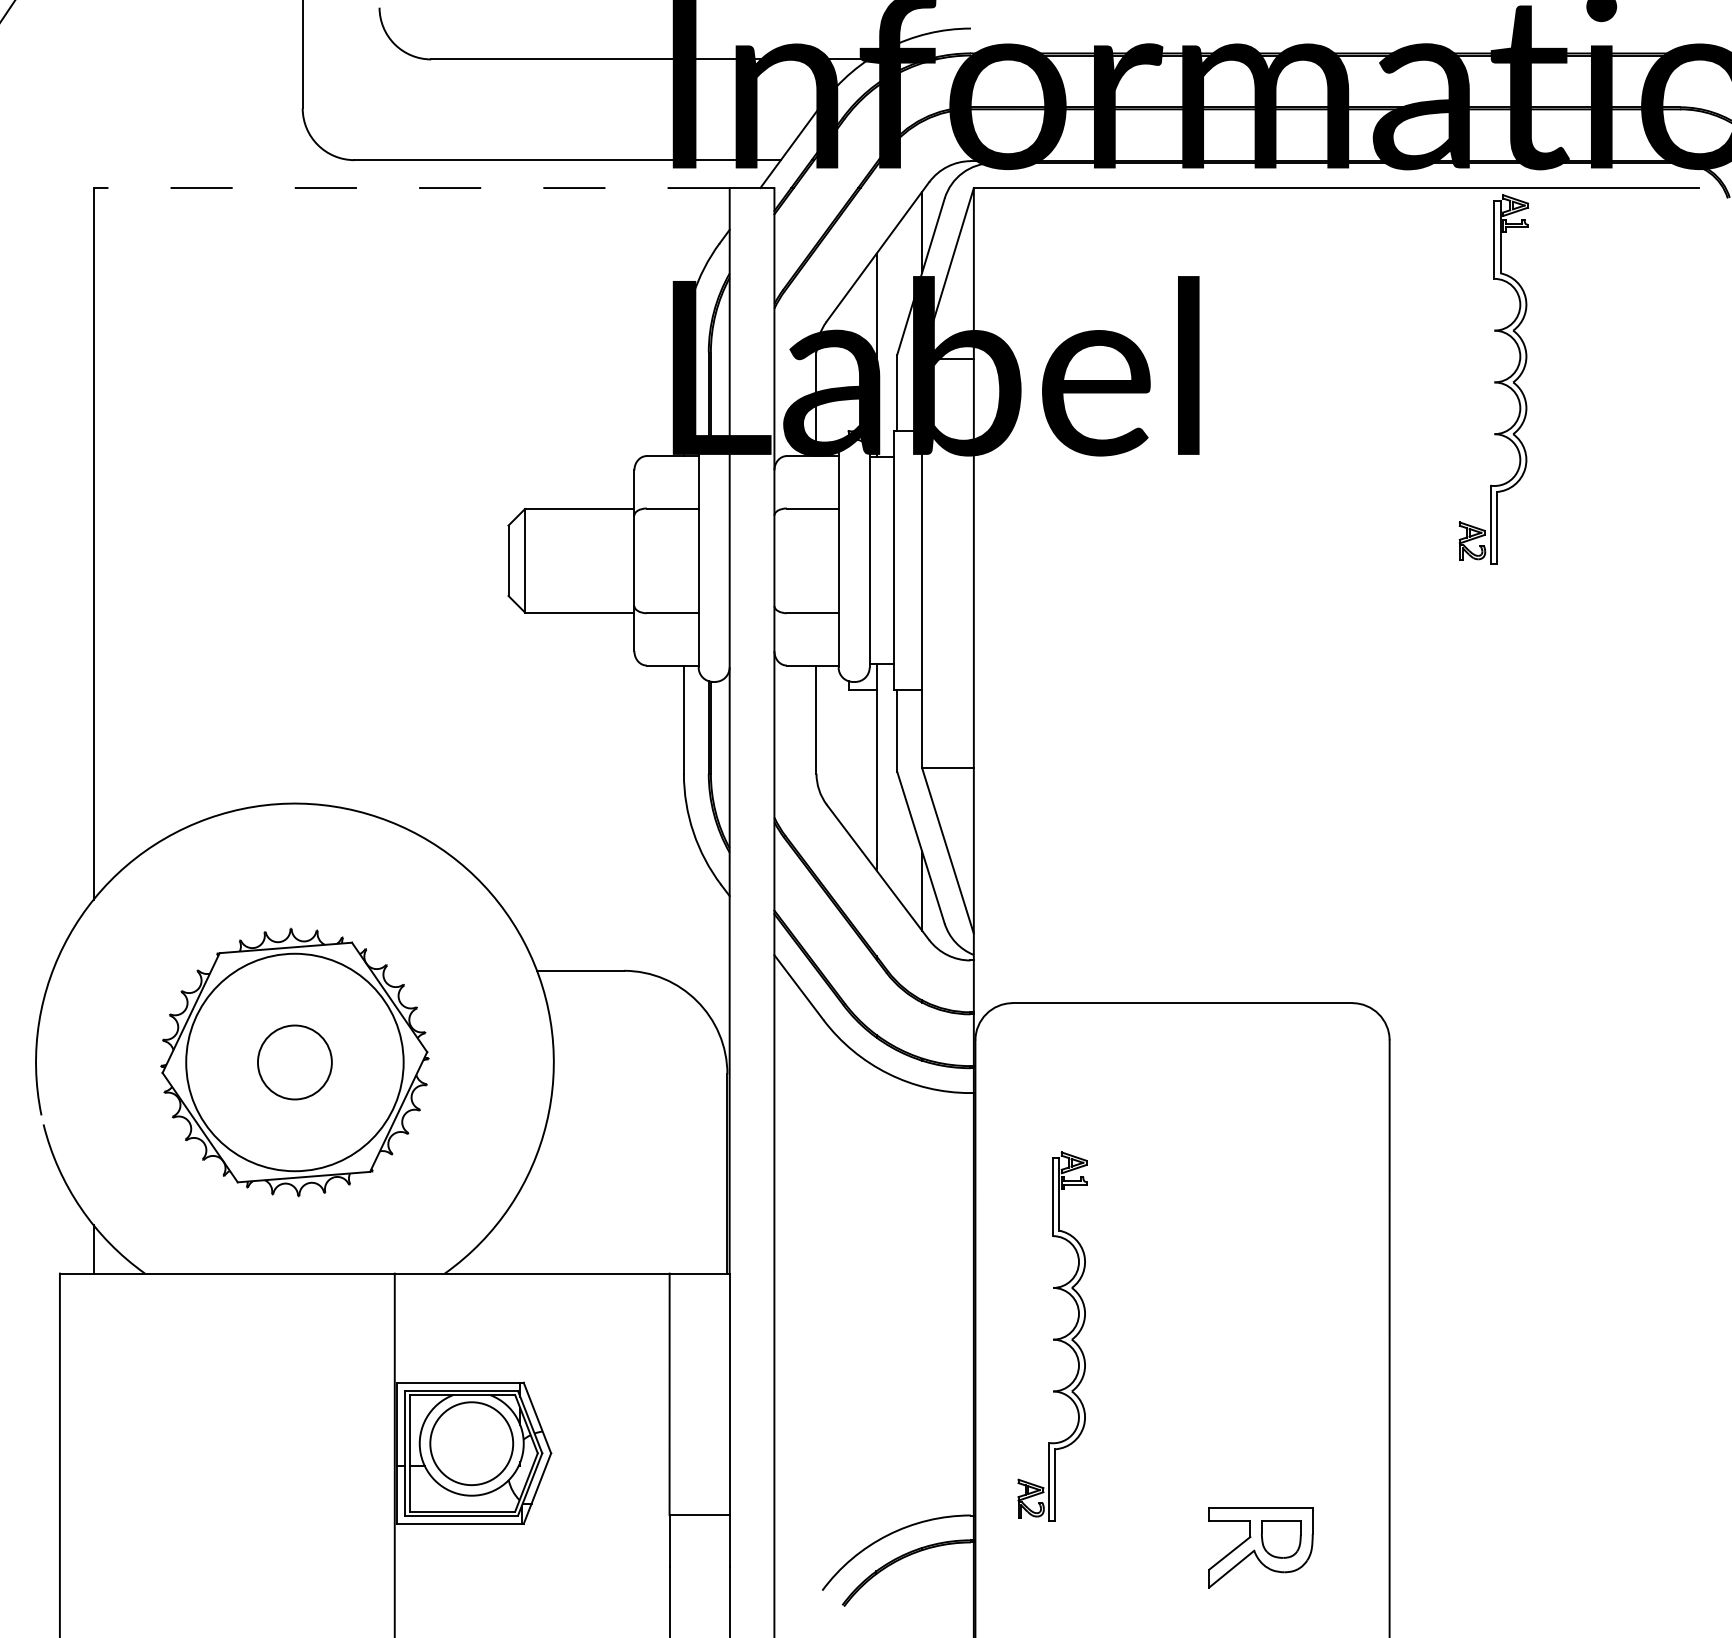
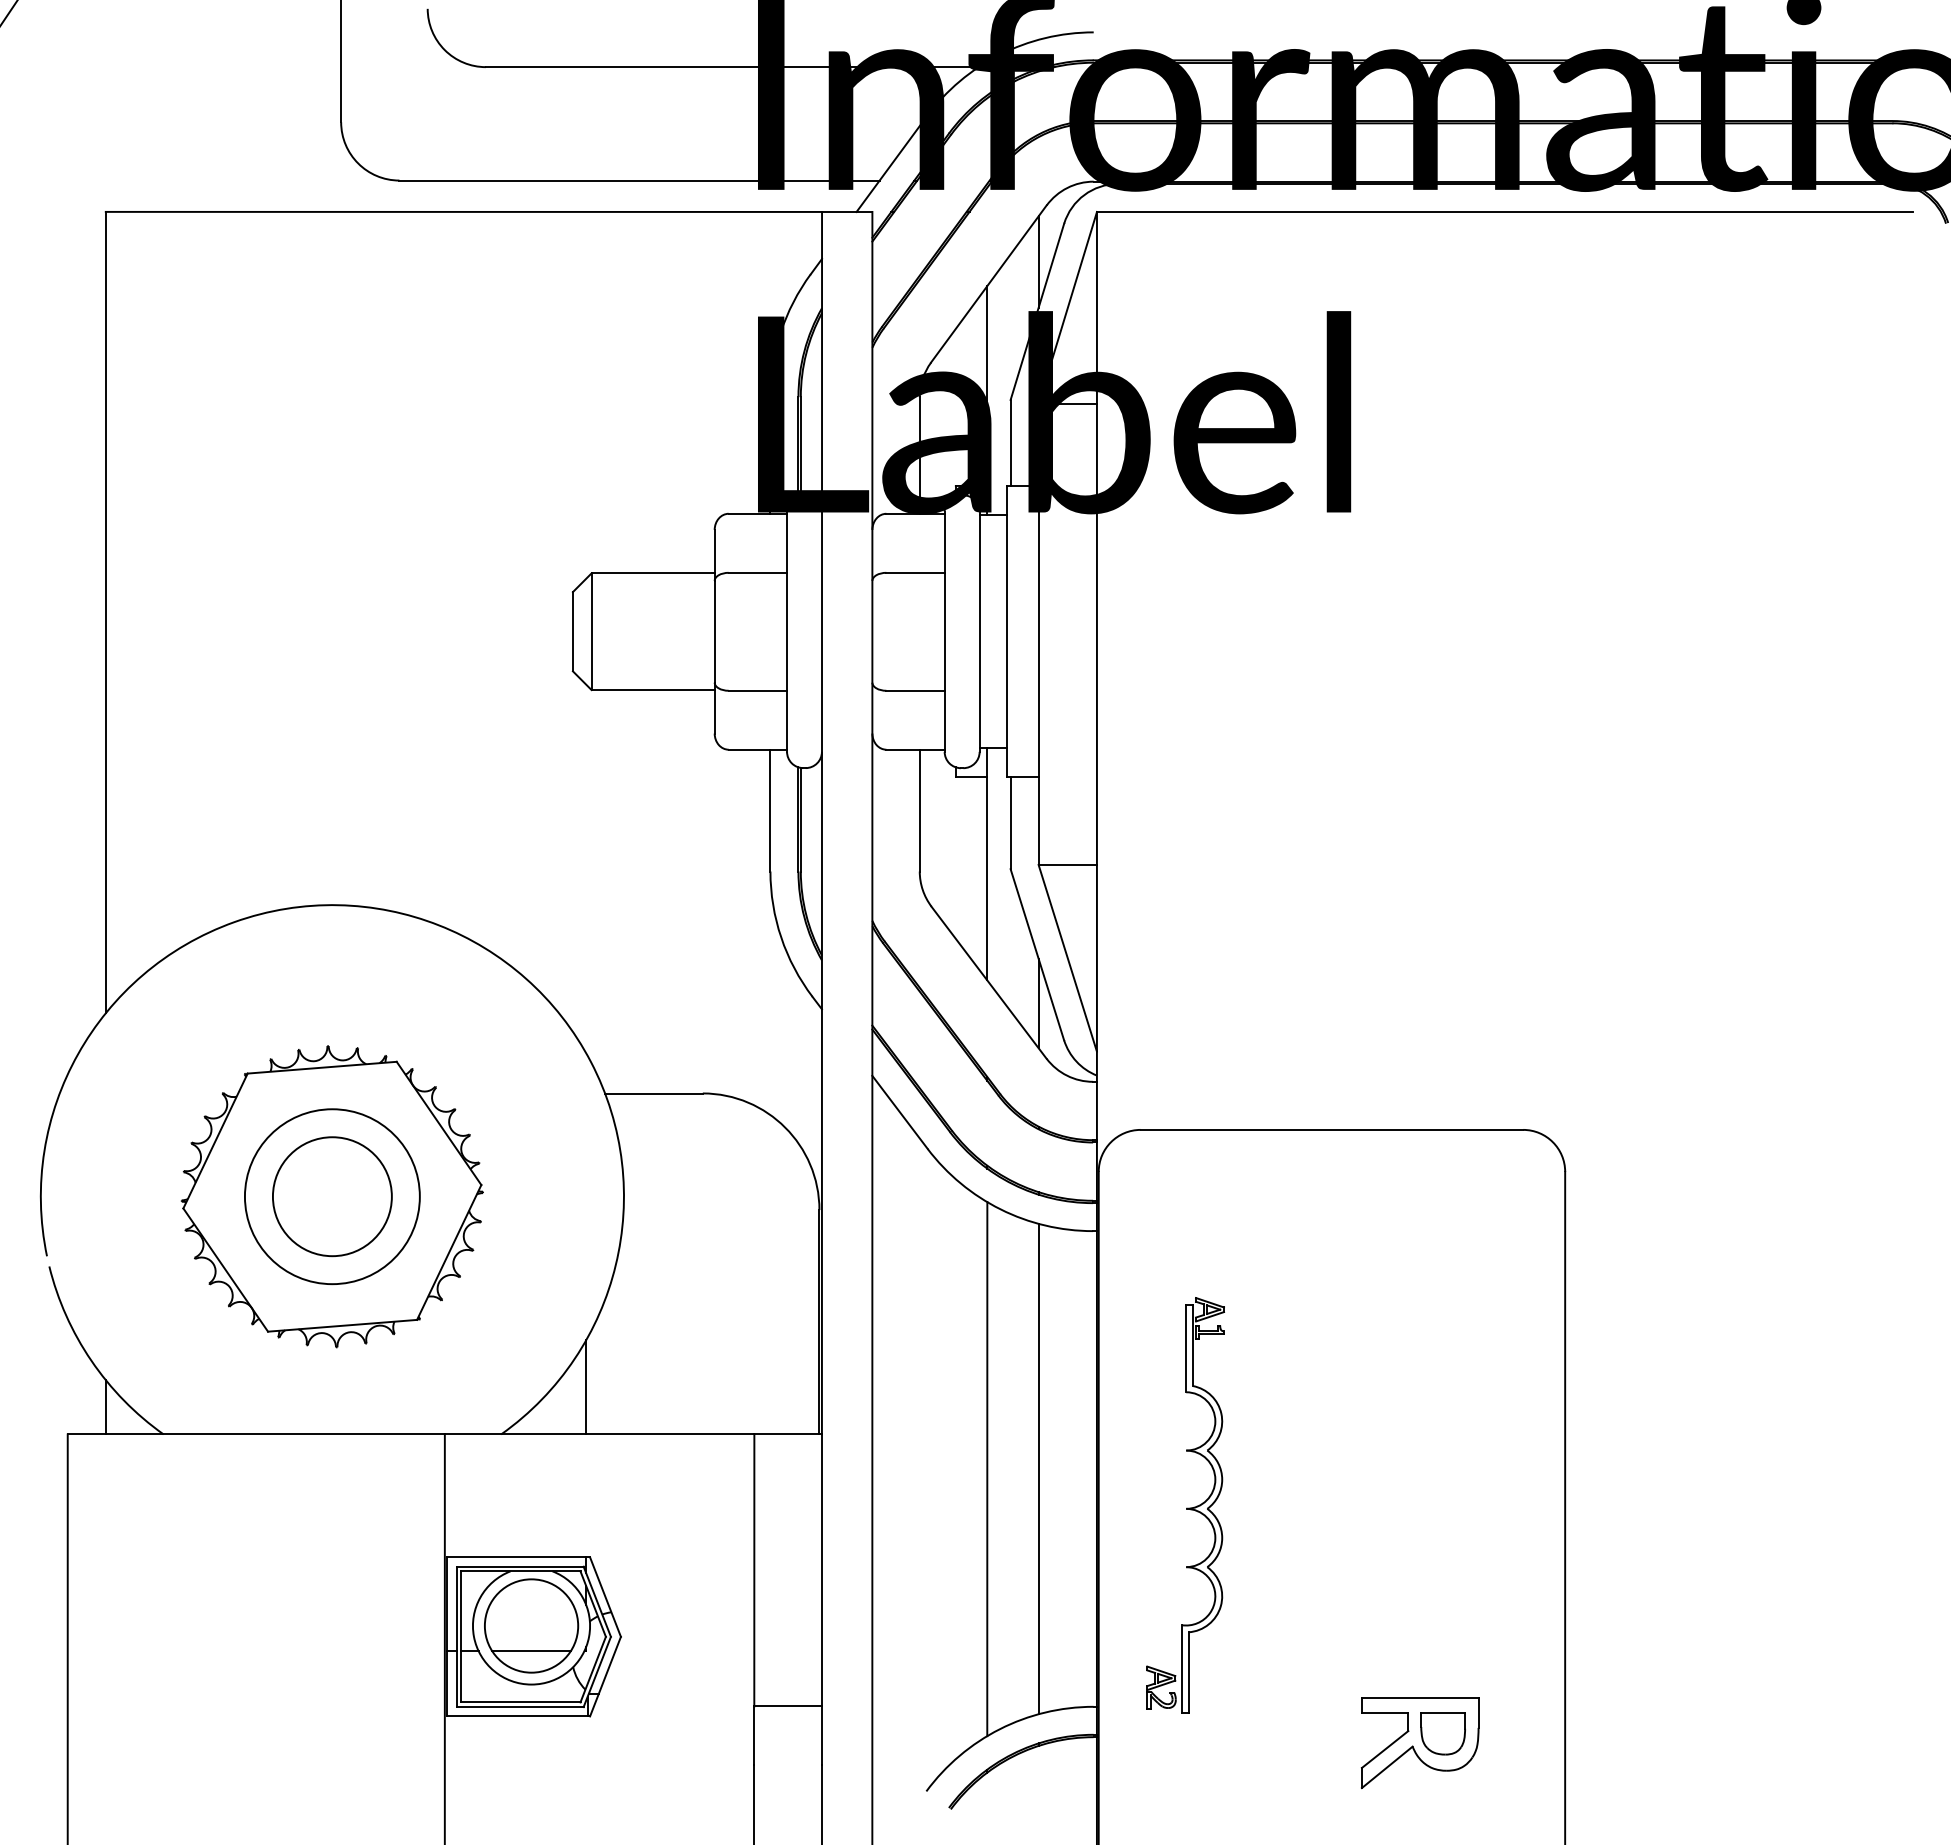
line: (411, 187) -> (463, 211), dashed -> solid
part: (1493, 379) -> (1682, 427), removed
circle: (294, 1062) -> (331, 1196), size x0.71
circle: (294, 1062) -> (331, 1196), size x1.43
line: (520, 1231) -> (586, 1387), added
line: (921, 1303) -> (1038, 1468), added
line: (876, 1304) -> (987, 1469), added
line: (471, 1465) -> (531, 1650), added

